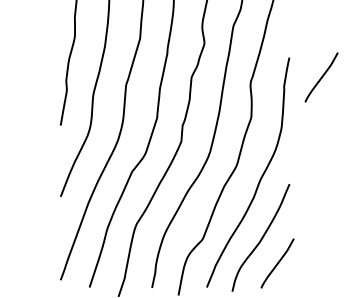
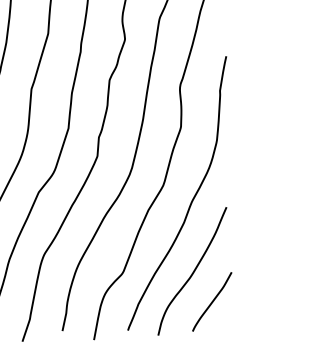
curve: (321, 77) -> (264, 79), removed

